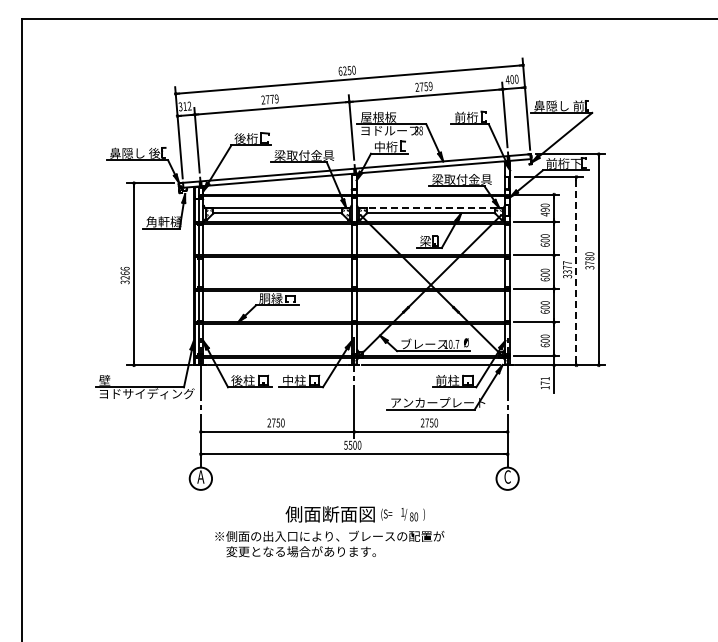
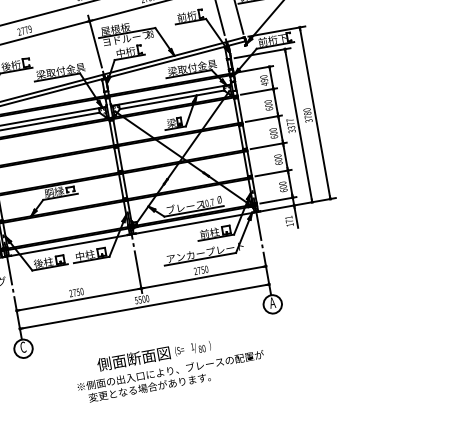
line: (430, 207) -> (170, 95), dashed -> solid
line: (576, 271) -> (298, 126), dashed -> solid
text: (200, 476) -> (22, 346), A -> C
text: (507, 476) -> (272, 302), C -> A
text: (329, 543) -> (171, 376), moved

